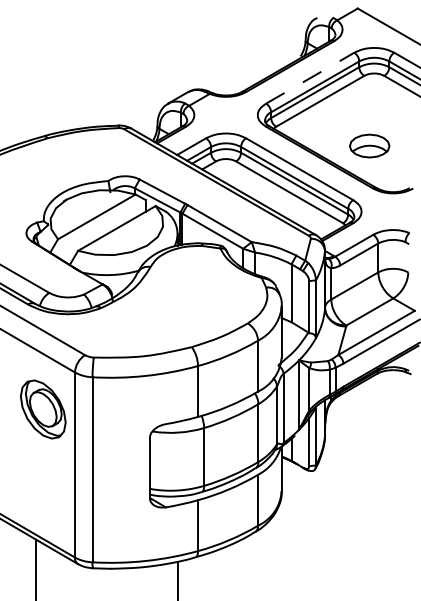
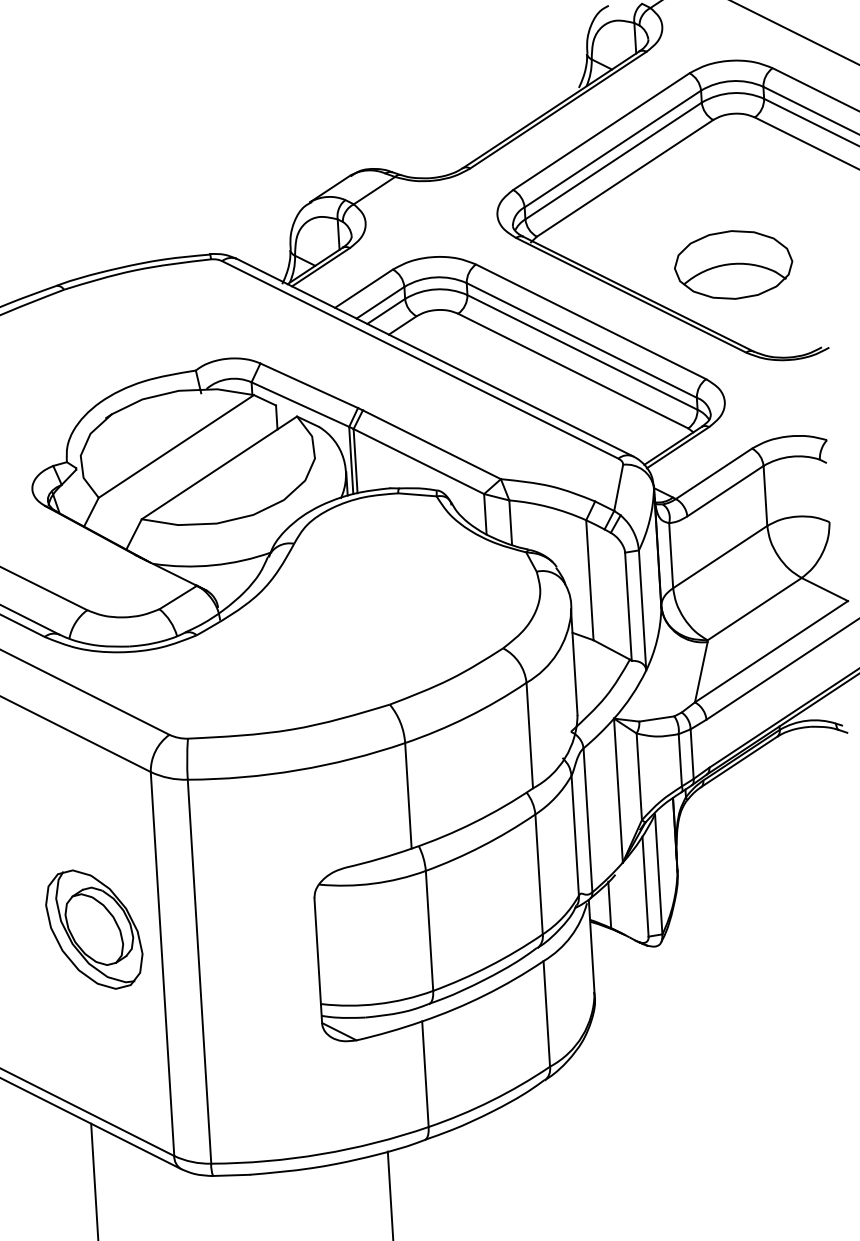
line: (310, 78) -> (602, 132), dashed -> solid
part: (369, 145) -> (732, 263), size x1.43
part: (43, 409) -> (94, 929), moved

